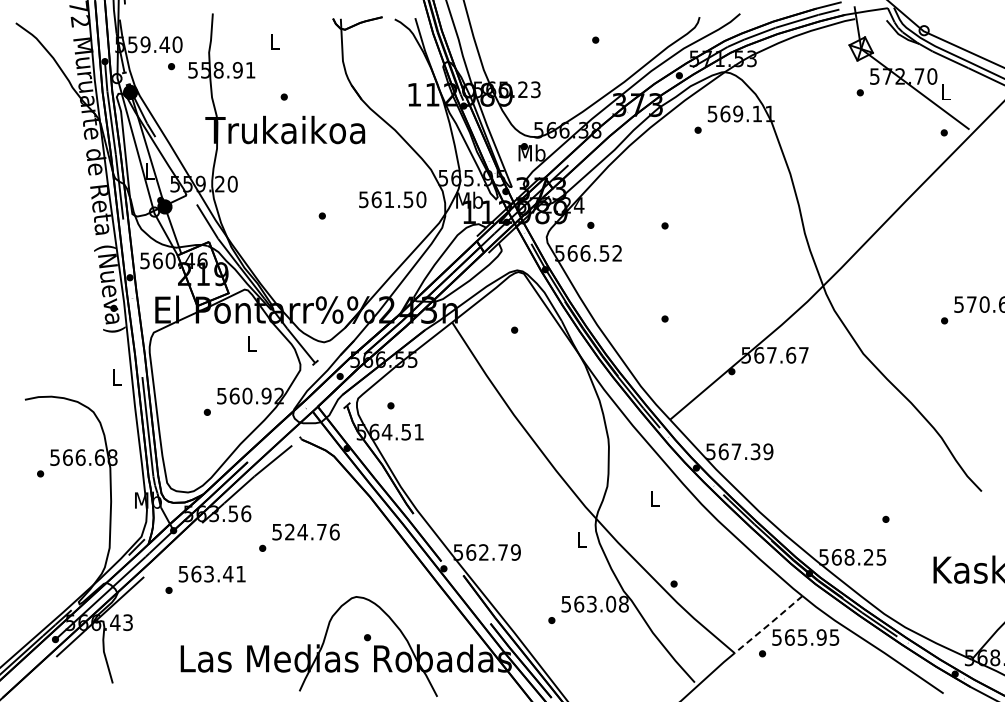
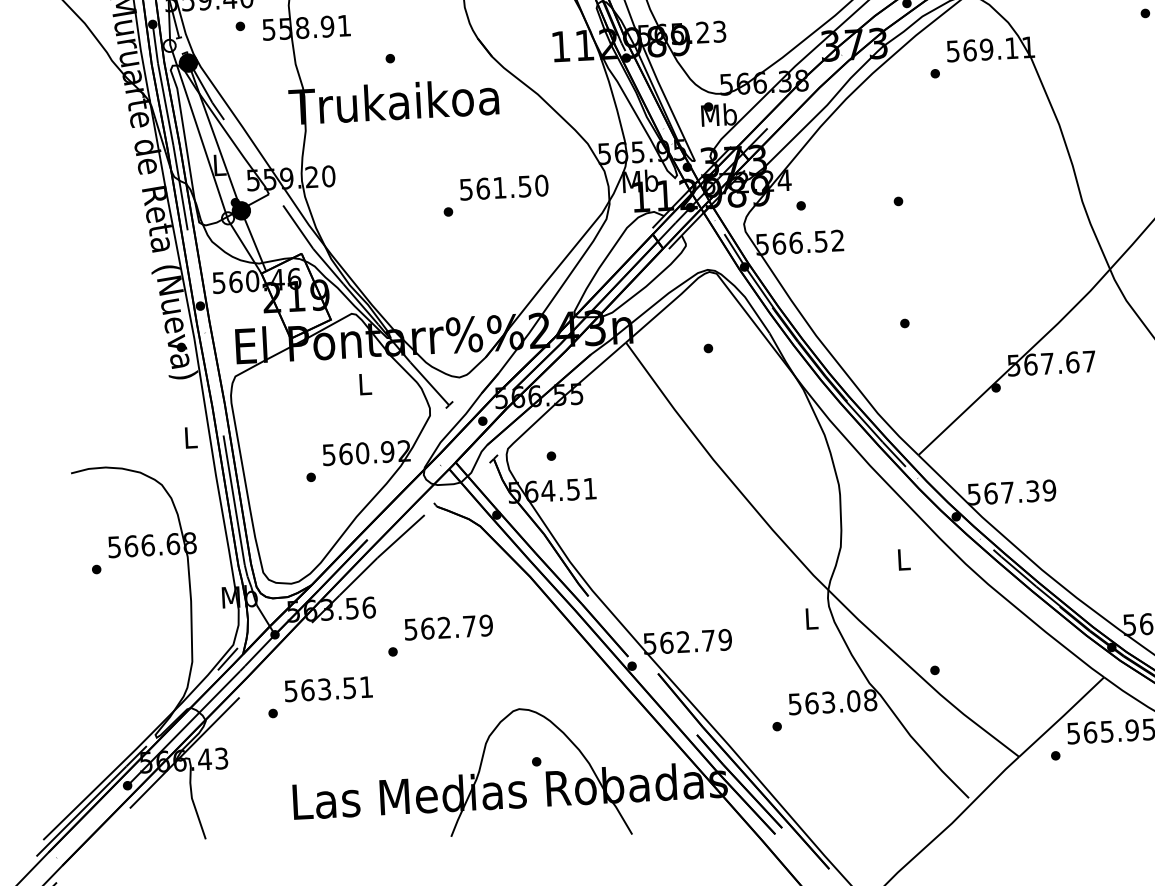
text: (392, 199) -> (503, 187), moved
text: (312, 531) -> (457, 626), 524.76 -> 562.79
text: (228, 574) -> (350, 688), 563.41 -> 563.51
line: (769, 624) -> (1062, 716), dashed -> solid

